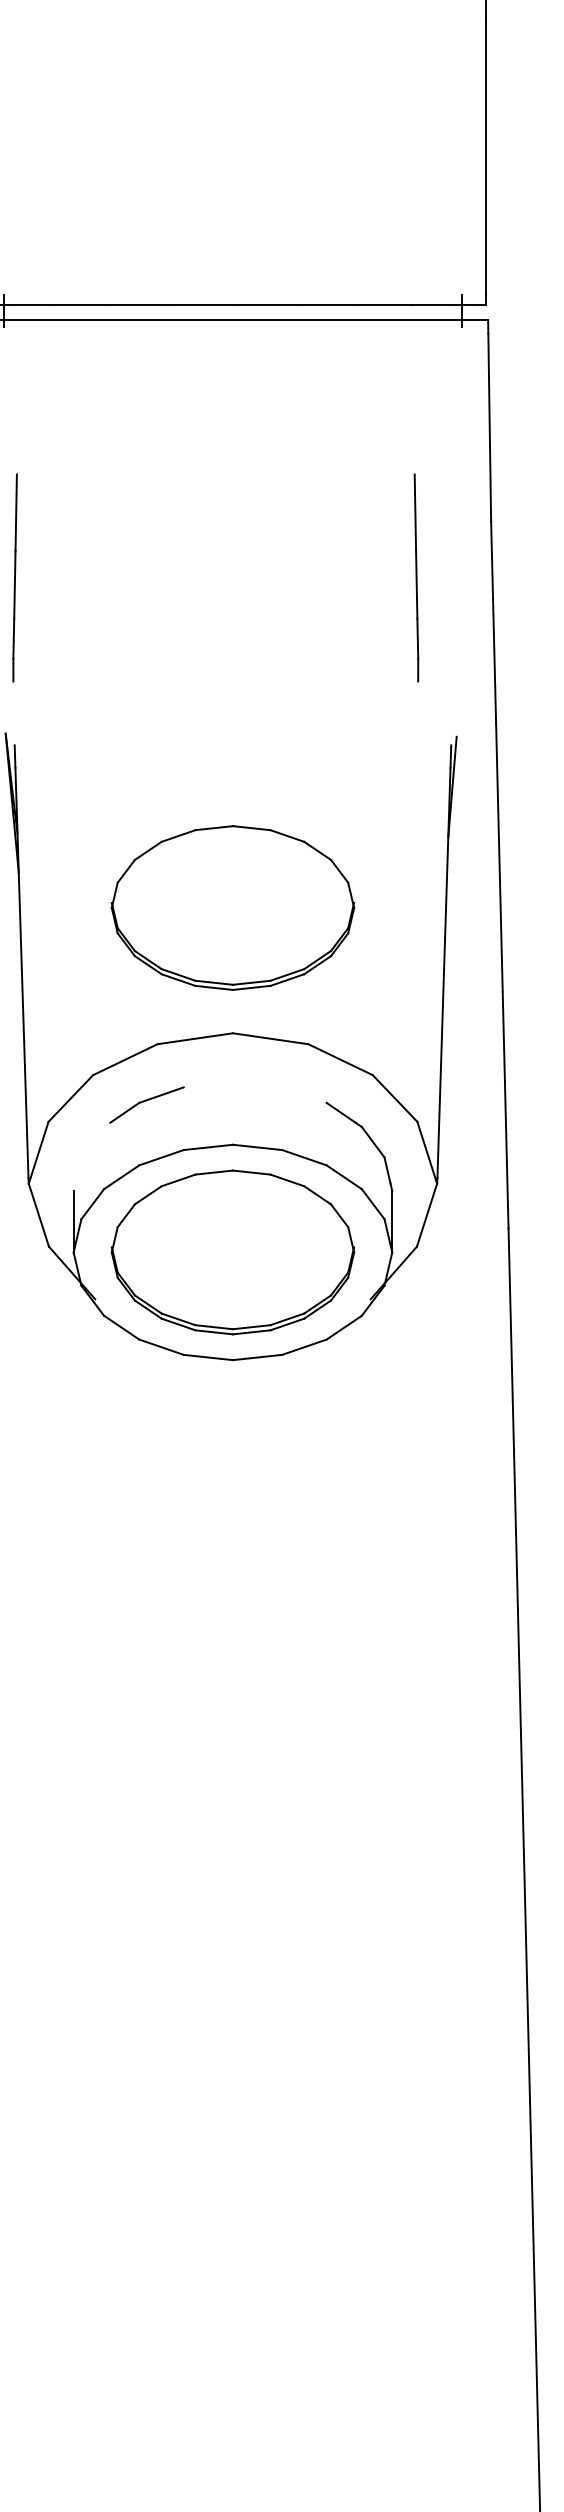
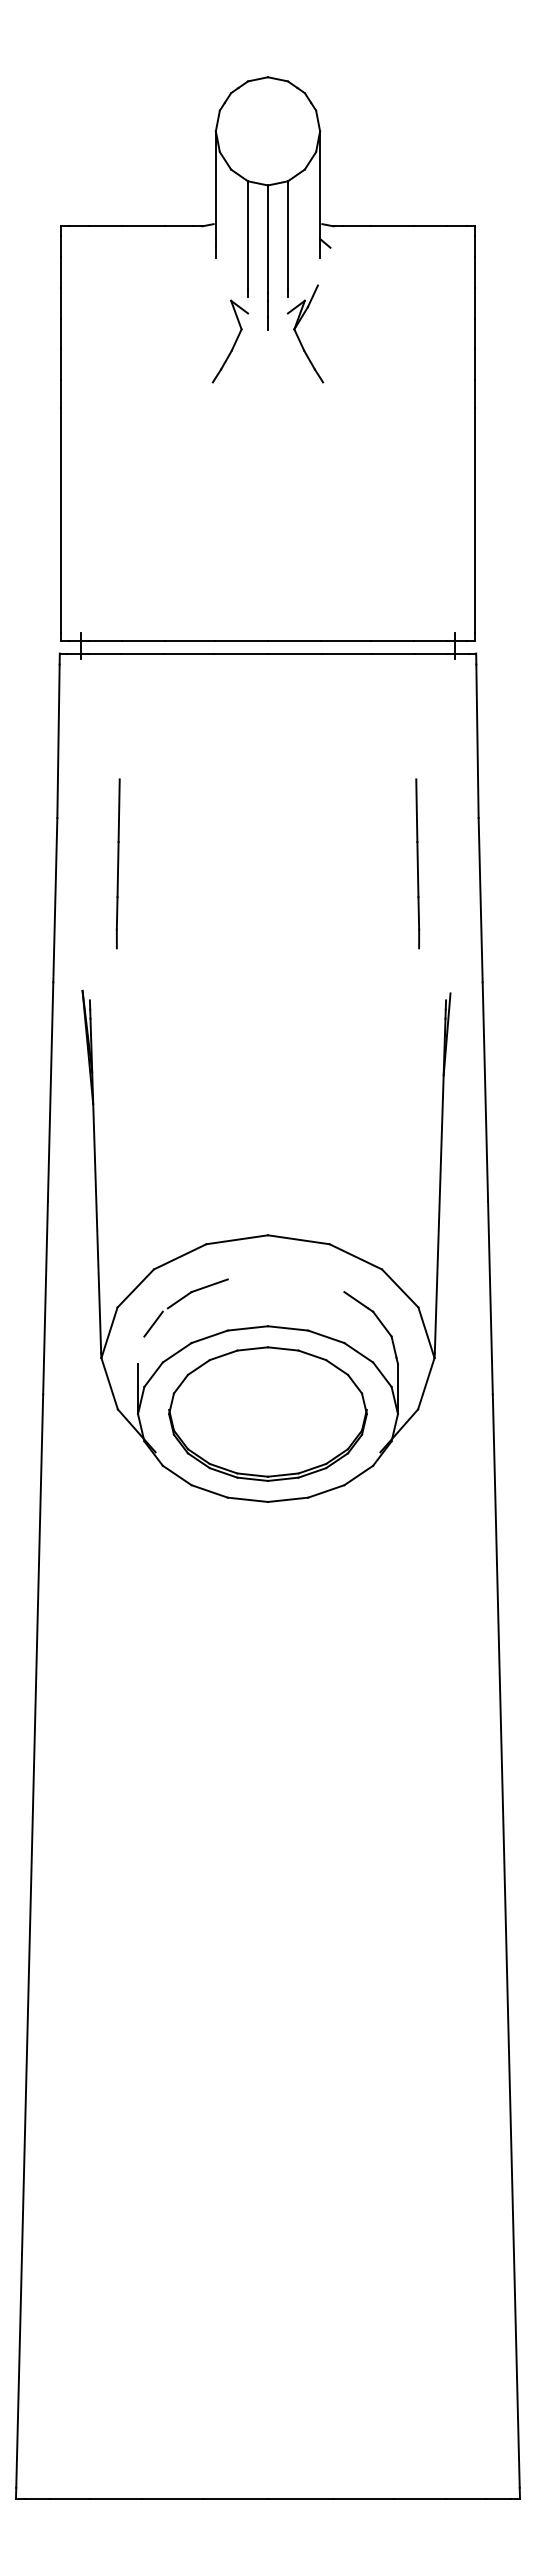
line: (14, 577) -> (117, 863), moved
part: (232, 907) -> (267, 1132), removed
line: (92, 1141) -> (153, 1323), added

